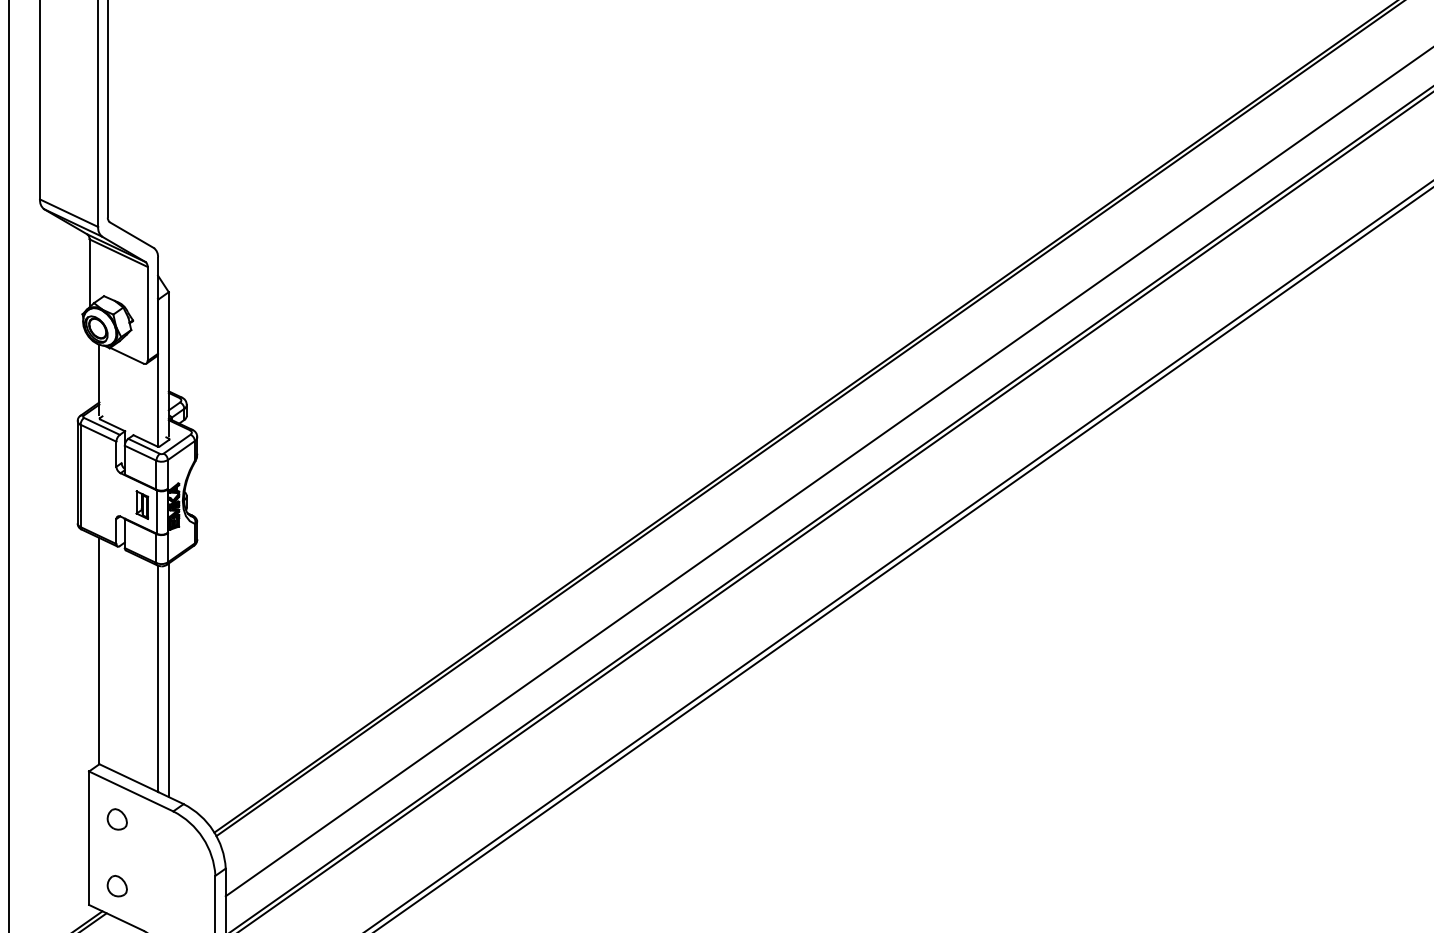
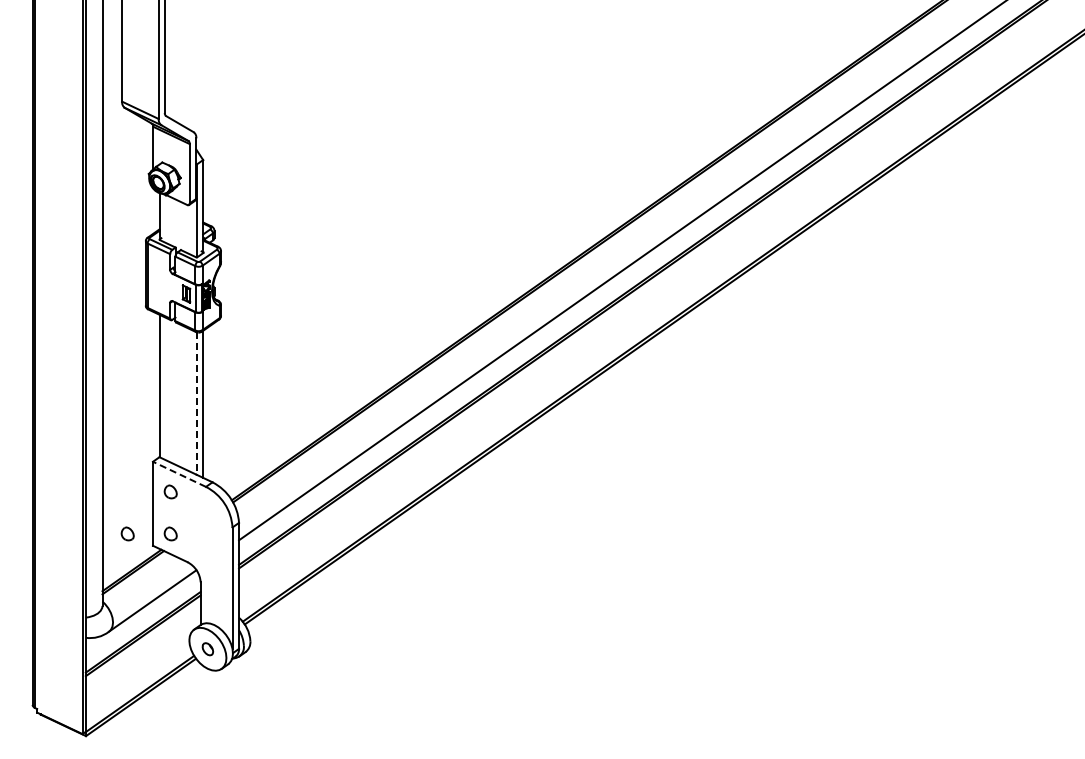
line: (158, 680) -> (196, 404), solid -> dashed
line: (131, 791) -> (179, 474), solid -> dashed
part: (48, 885) -> (127, 533), added

